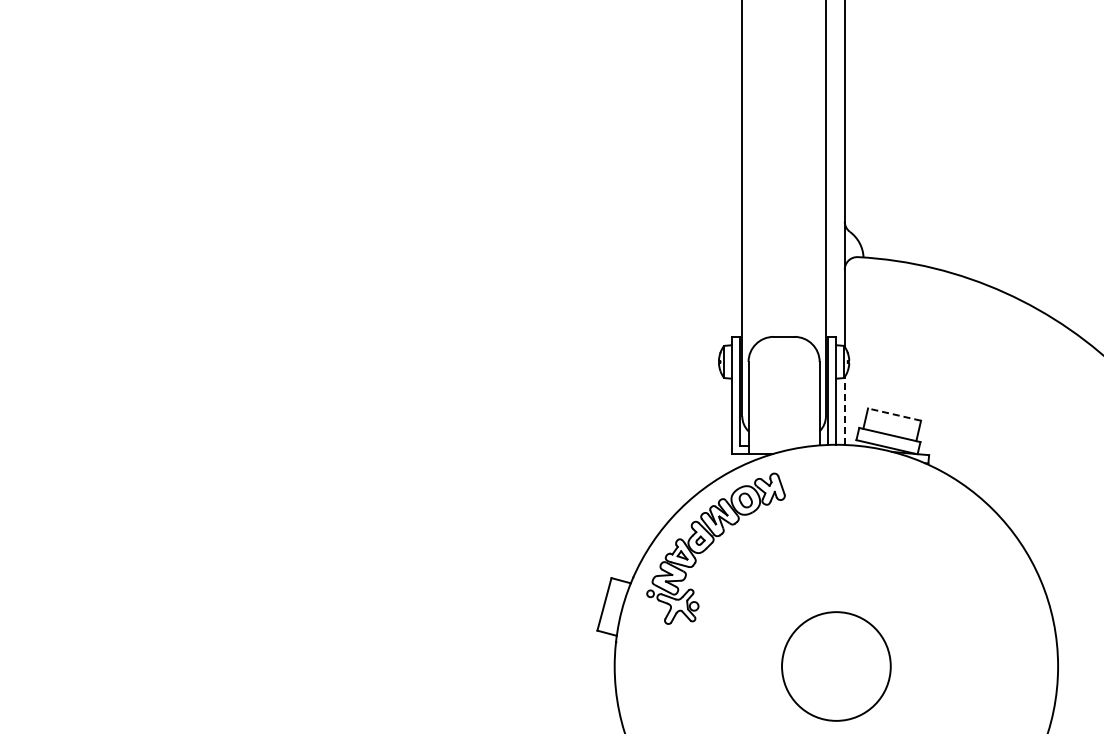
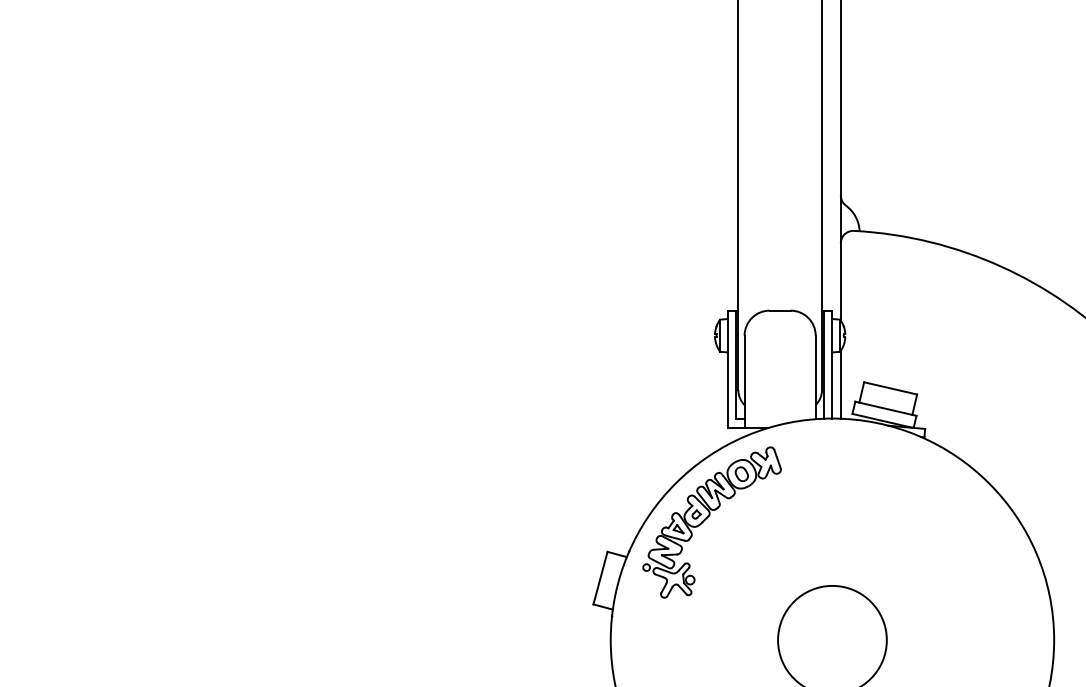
line: (844, 411) -> (840, 385), dashed -> solid
line: (894, 414) -> (890, 388), dashed -> solid

